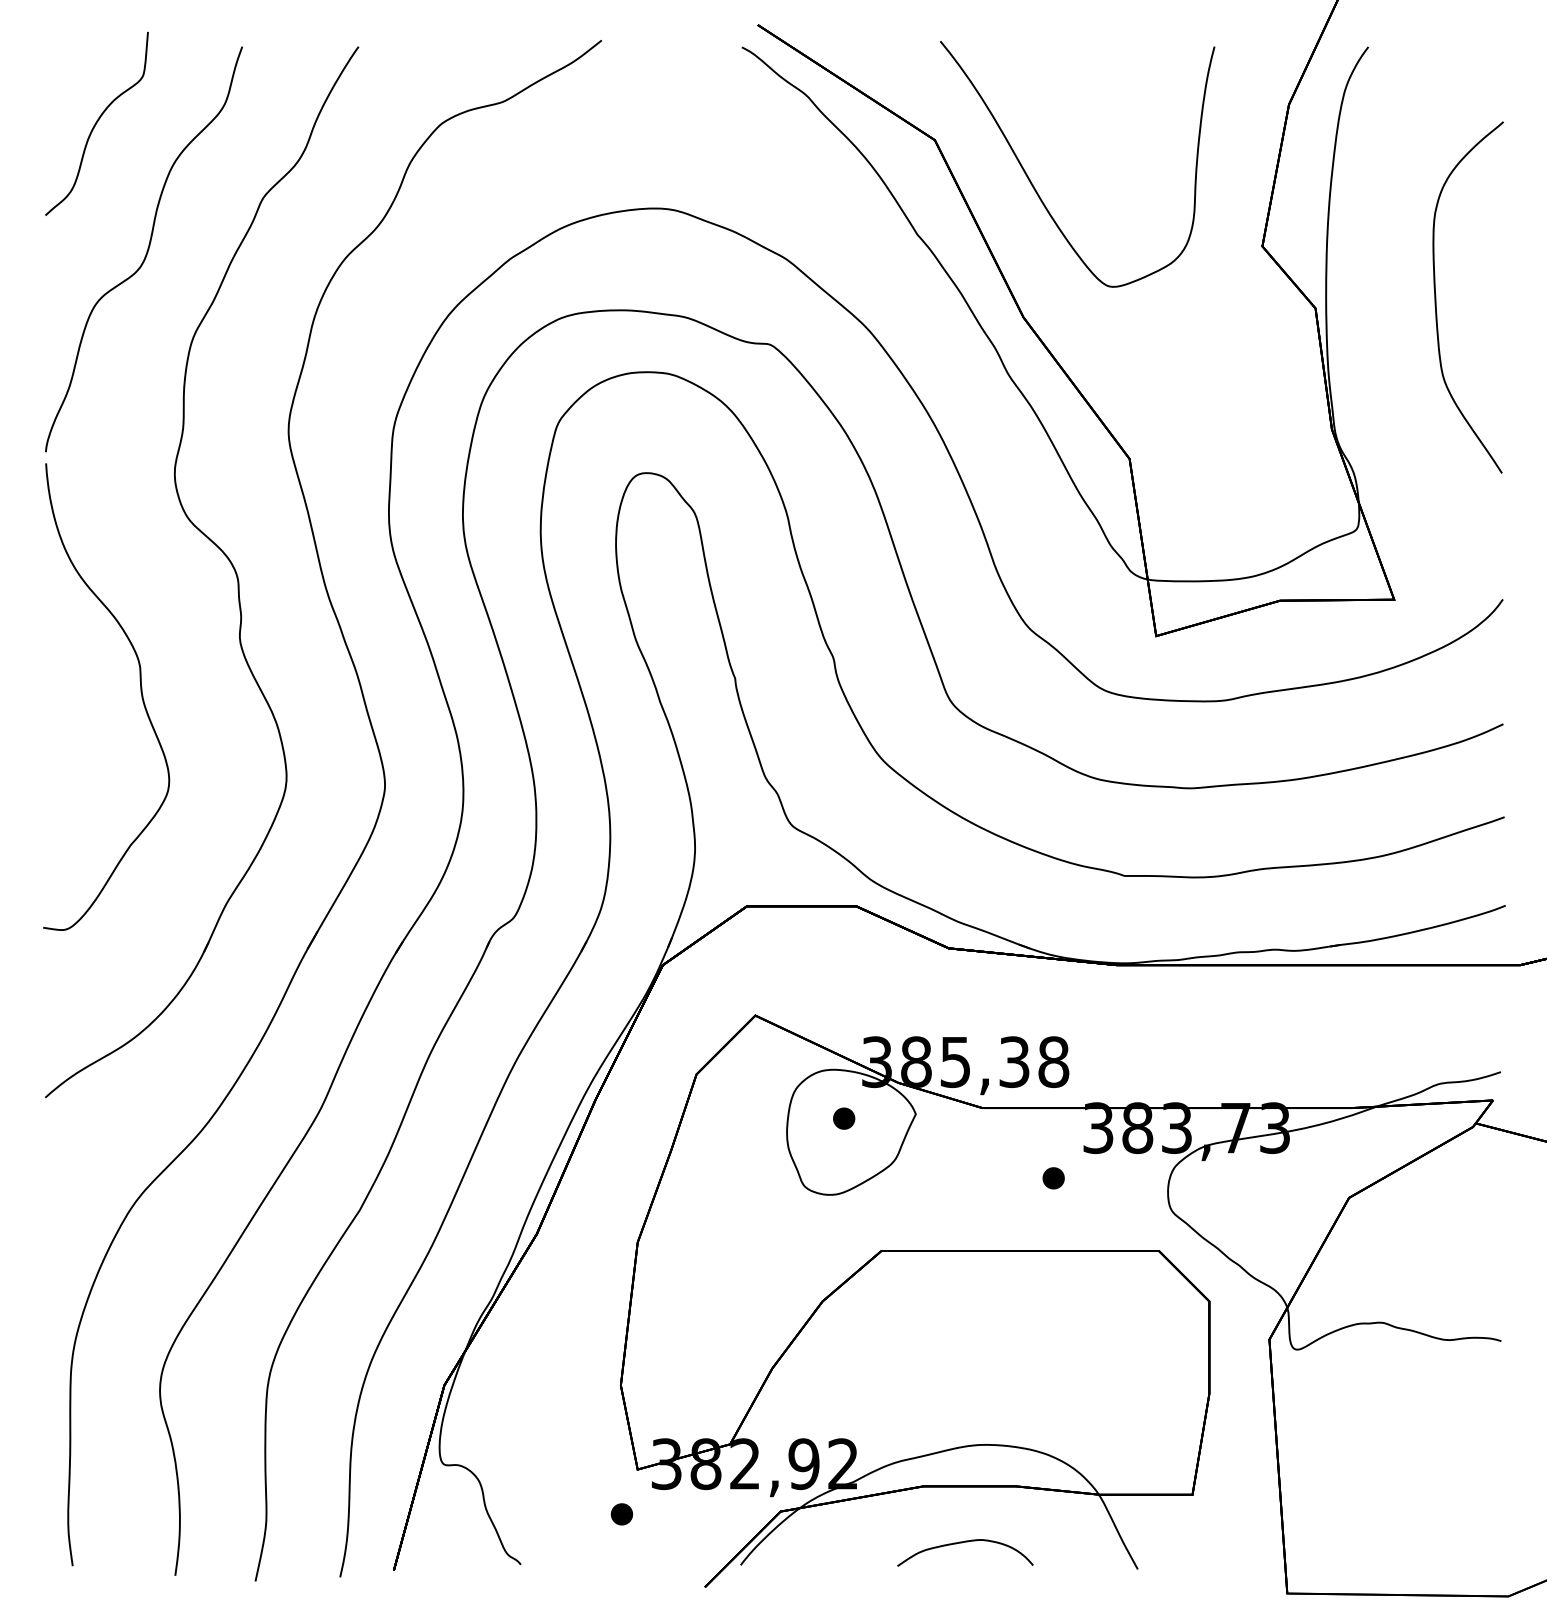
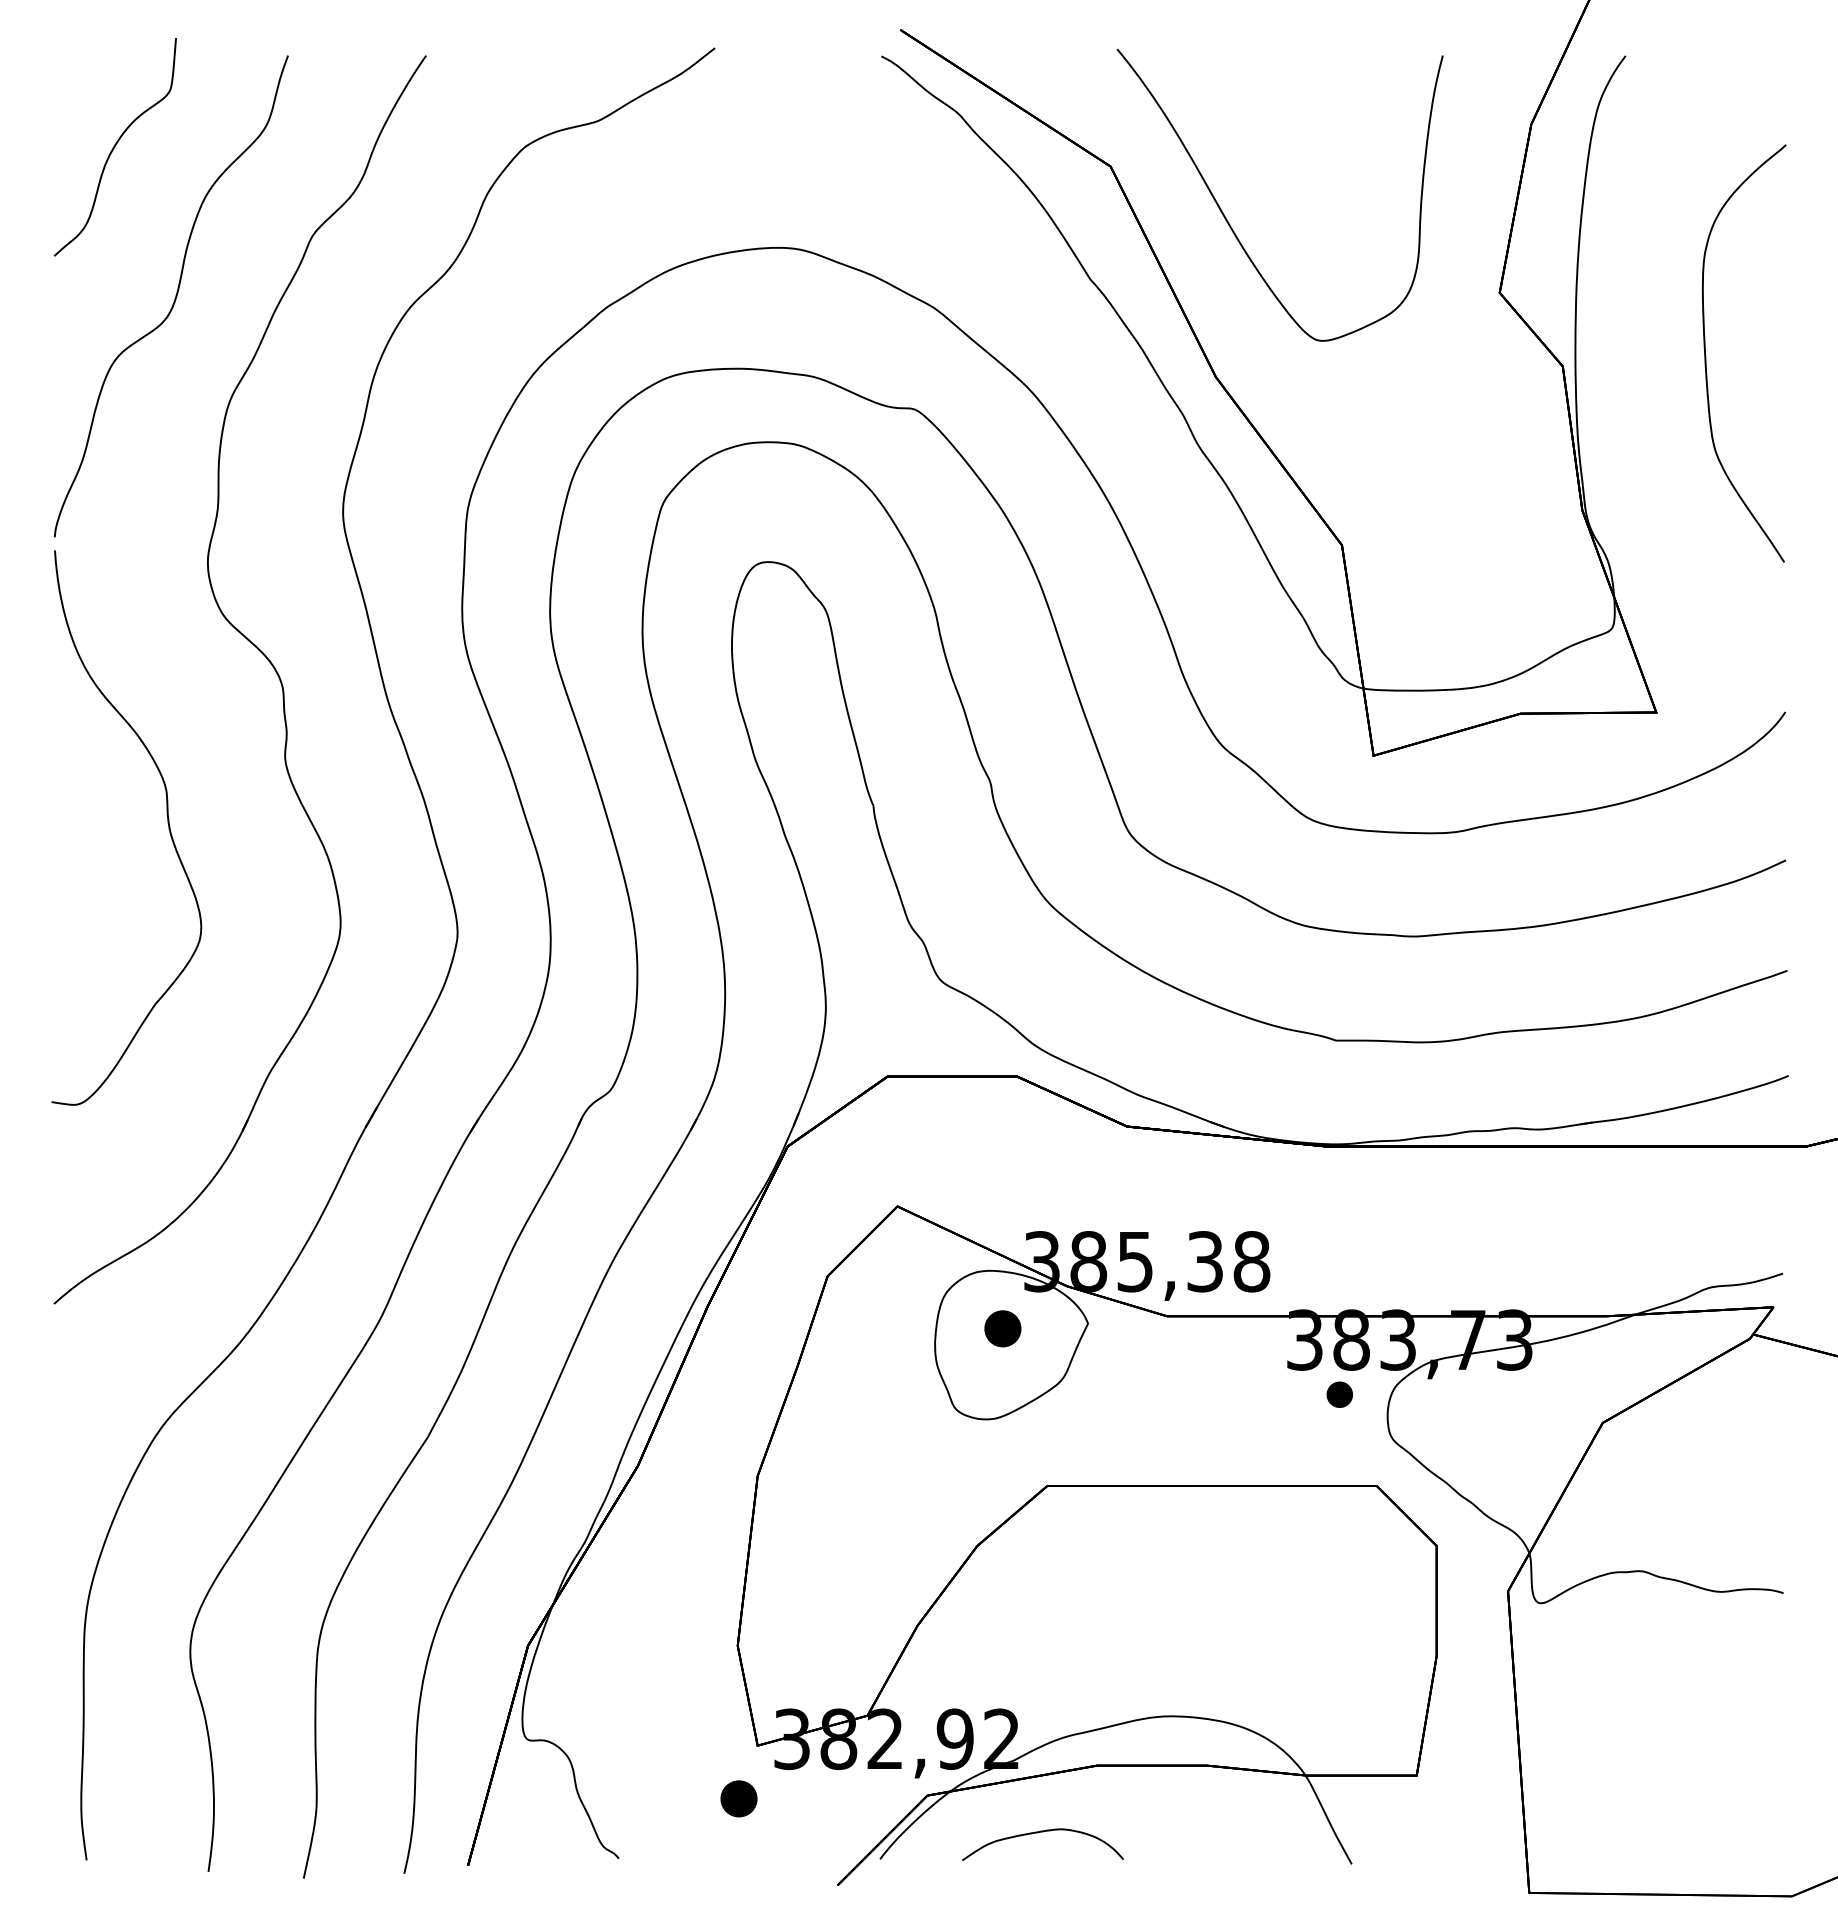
part: (843, 1118) -> (1002, 1328), size x1.4
part: (1053, 1178) -> (1339, 1394), moved
part: (621, 1514) -> (738, 1798), size x1.4
curve: (965, 1542) -> (1042, 1832), moved

